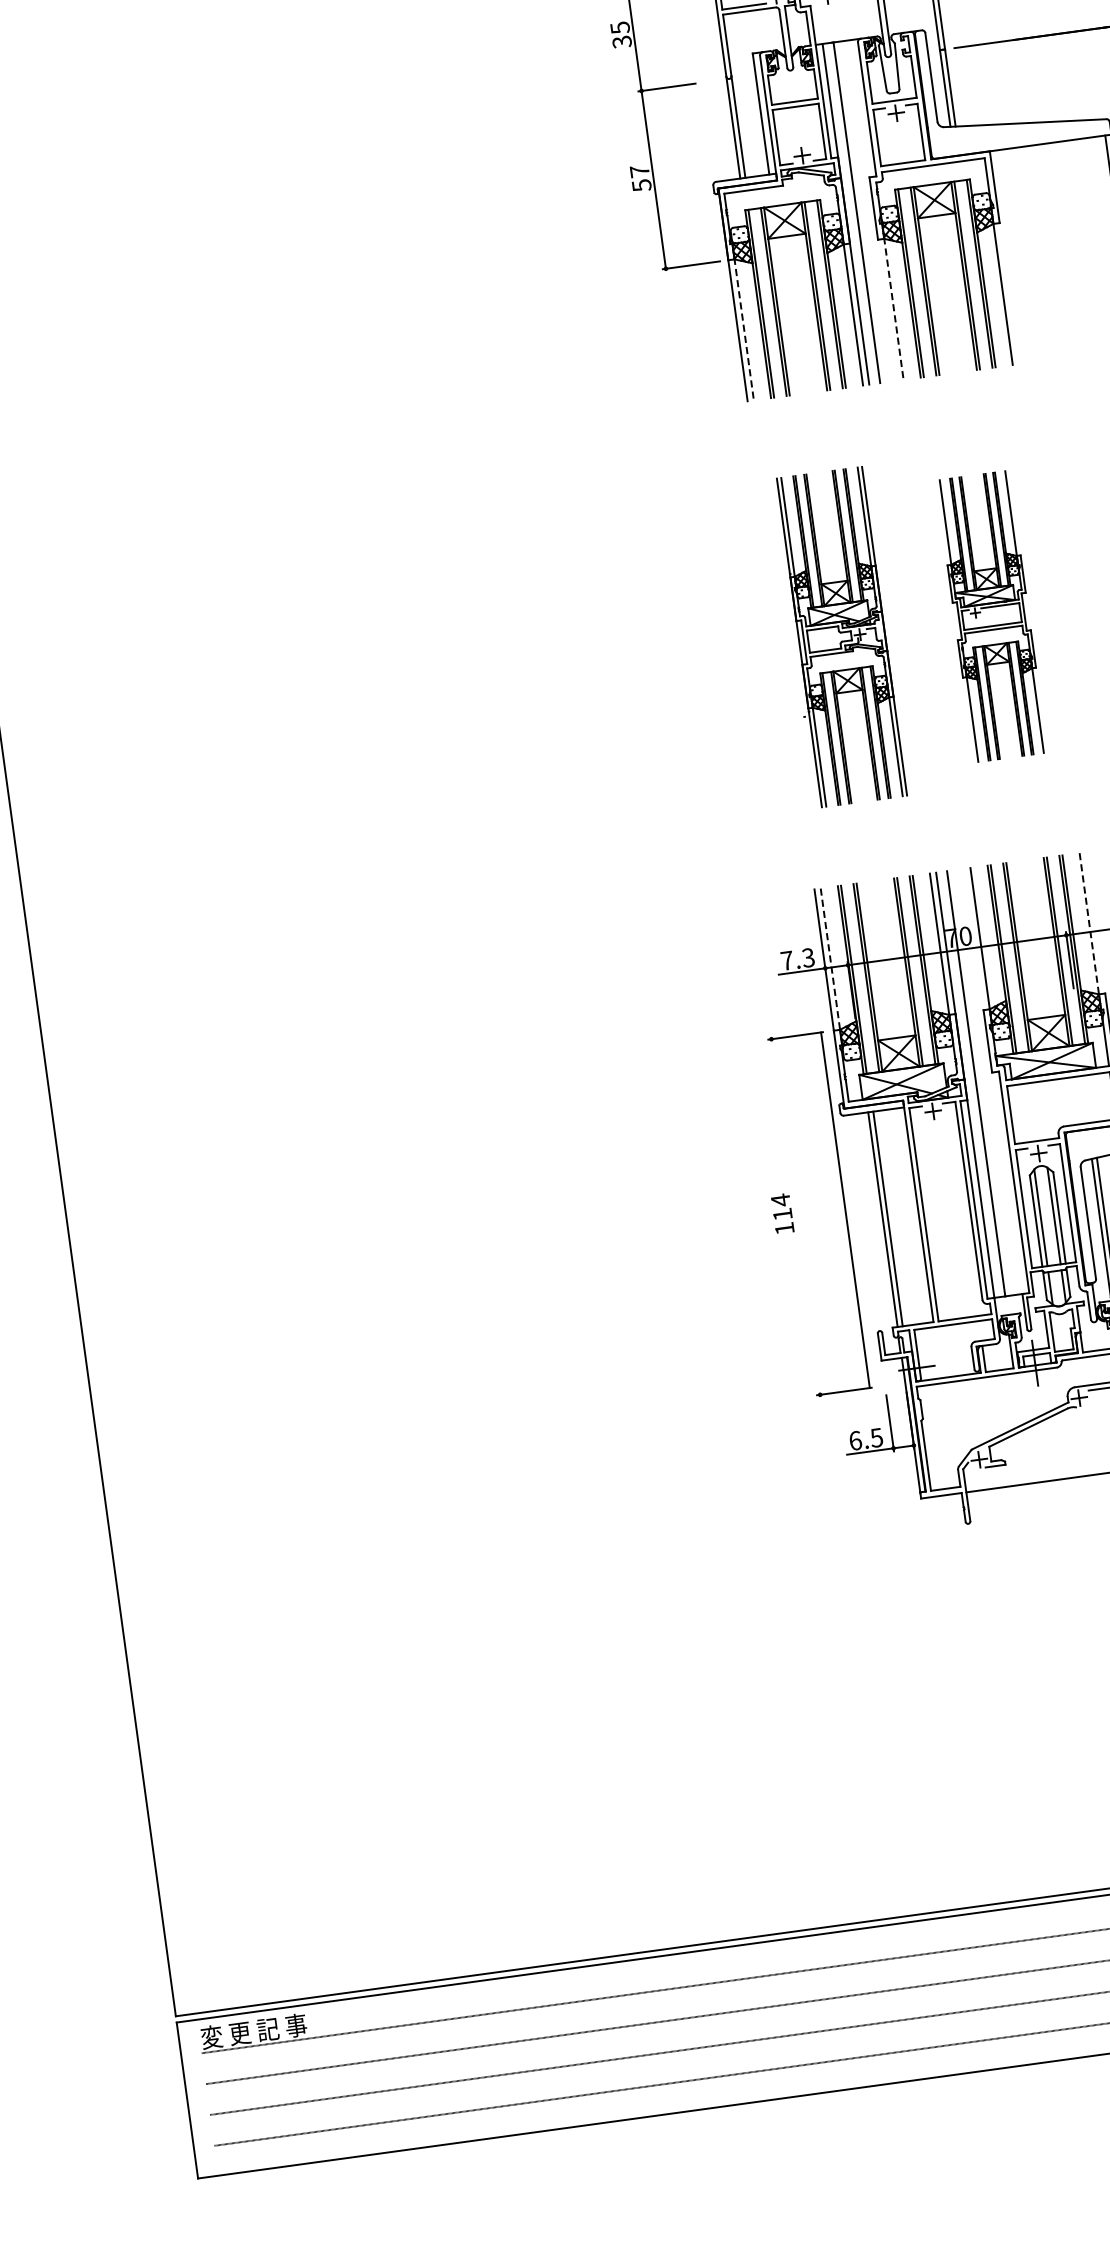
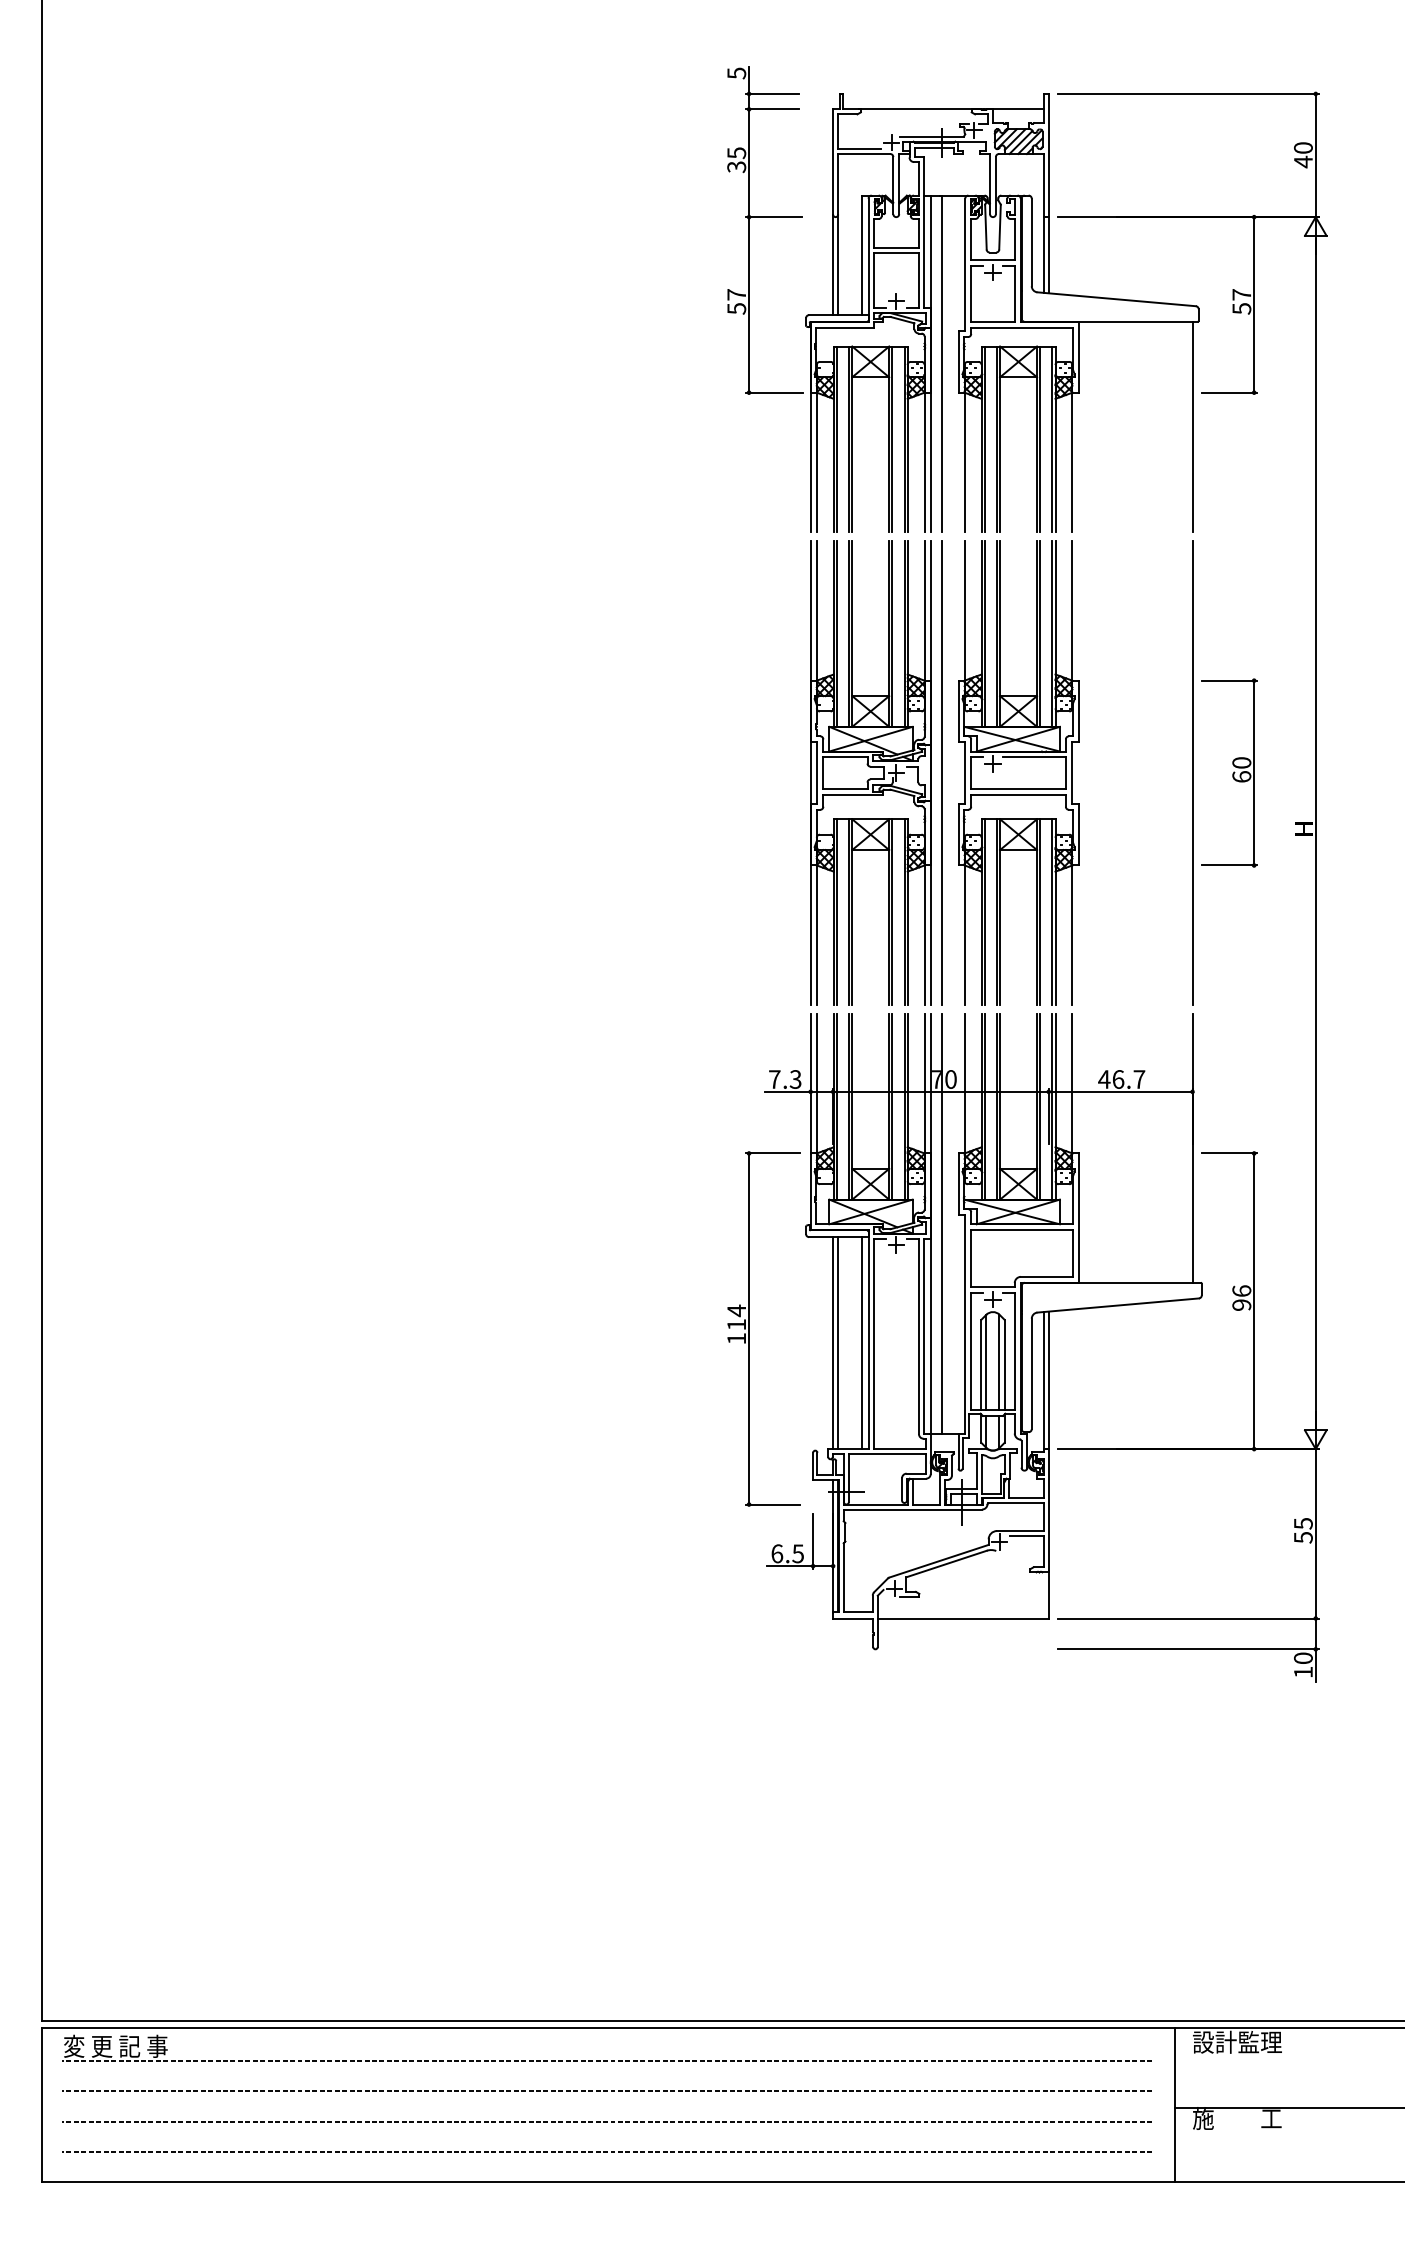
line: (893, 309) -> (964, 462), dashed -> solid
line: (743, 330) -> (816, 462), dashed -> solid
part: (991, 616) -> (1018, 772), size x1.67
line: (913, 626) -> (941, 772), added
part: (841, 636) -> (870, 772), size x1.43
line: (1089, 924) -> (1072, 1084), dashed -> solid
line: (830, 960) -> (816, 1084), dashed -> solid
line: (845, 1209) -> (749, 1328), moved
line: (911, 1216) -> (861, 1343), added

